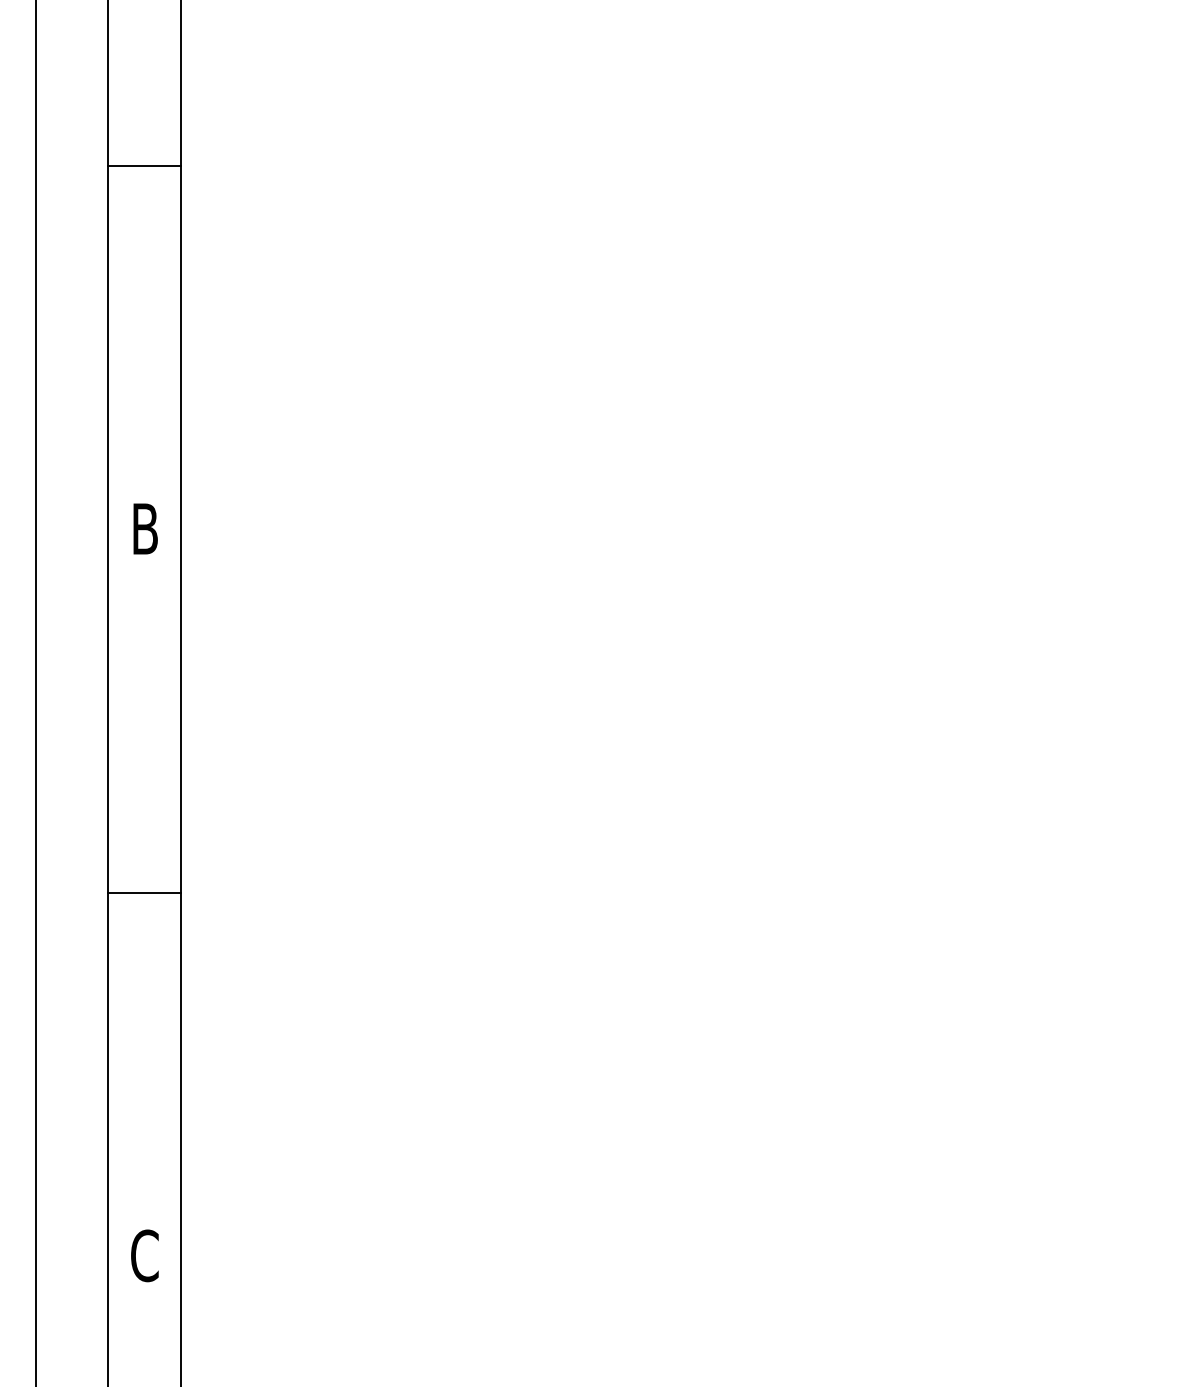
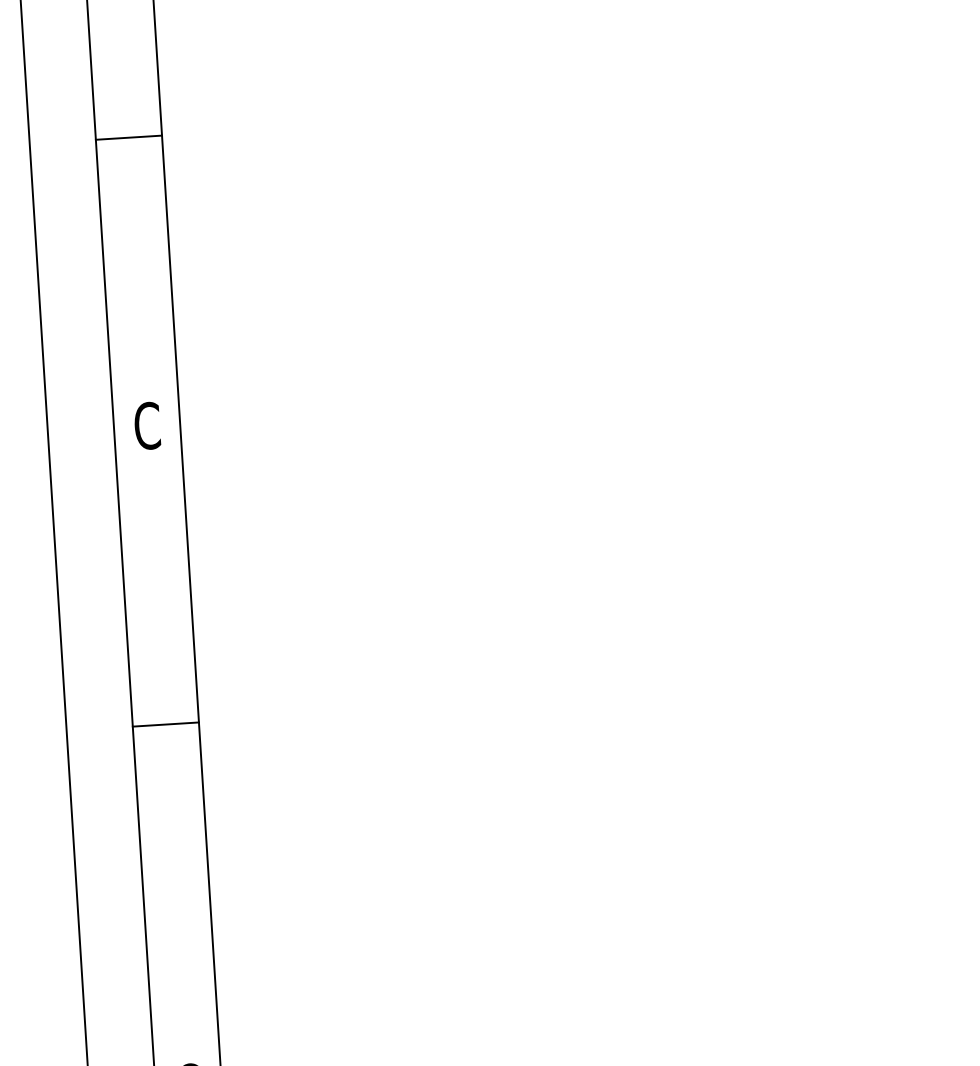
line: (144, 166) -> (128, 138), moved
text: (144, 528) -> (146, 425), B -> C
line: (144, 893) -> (165, 724), moved

